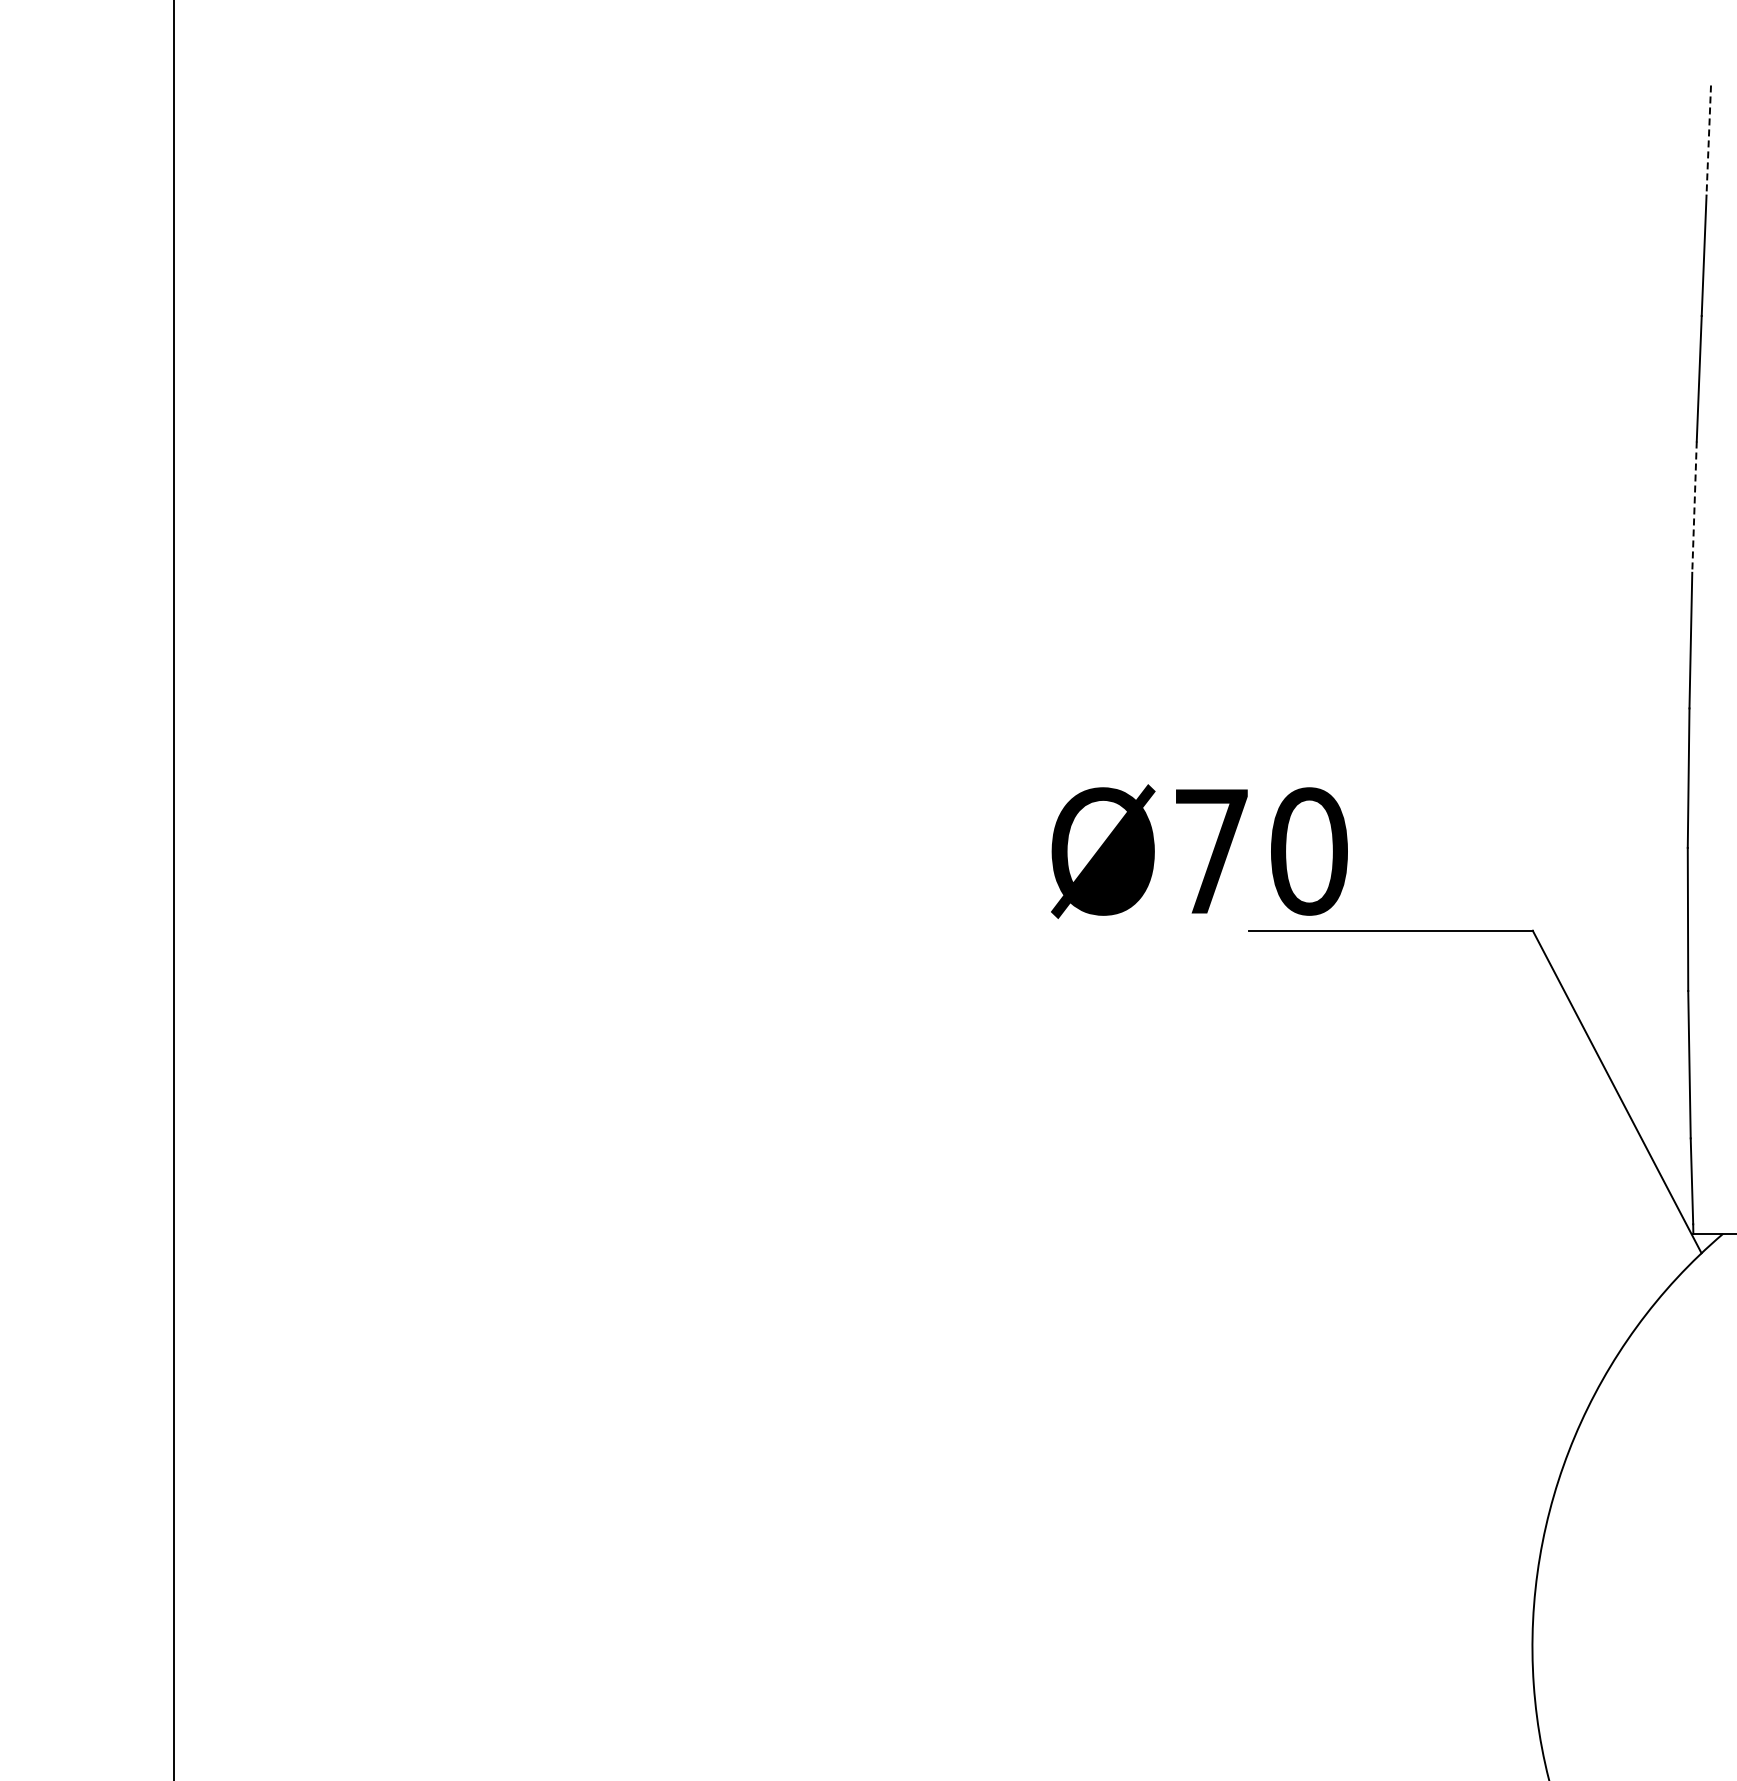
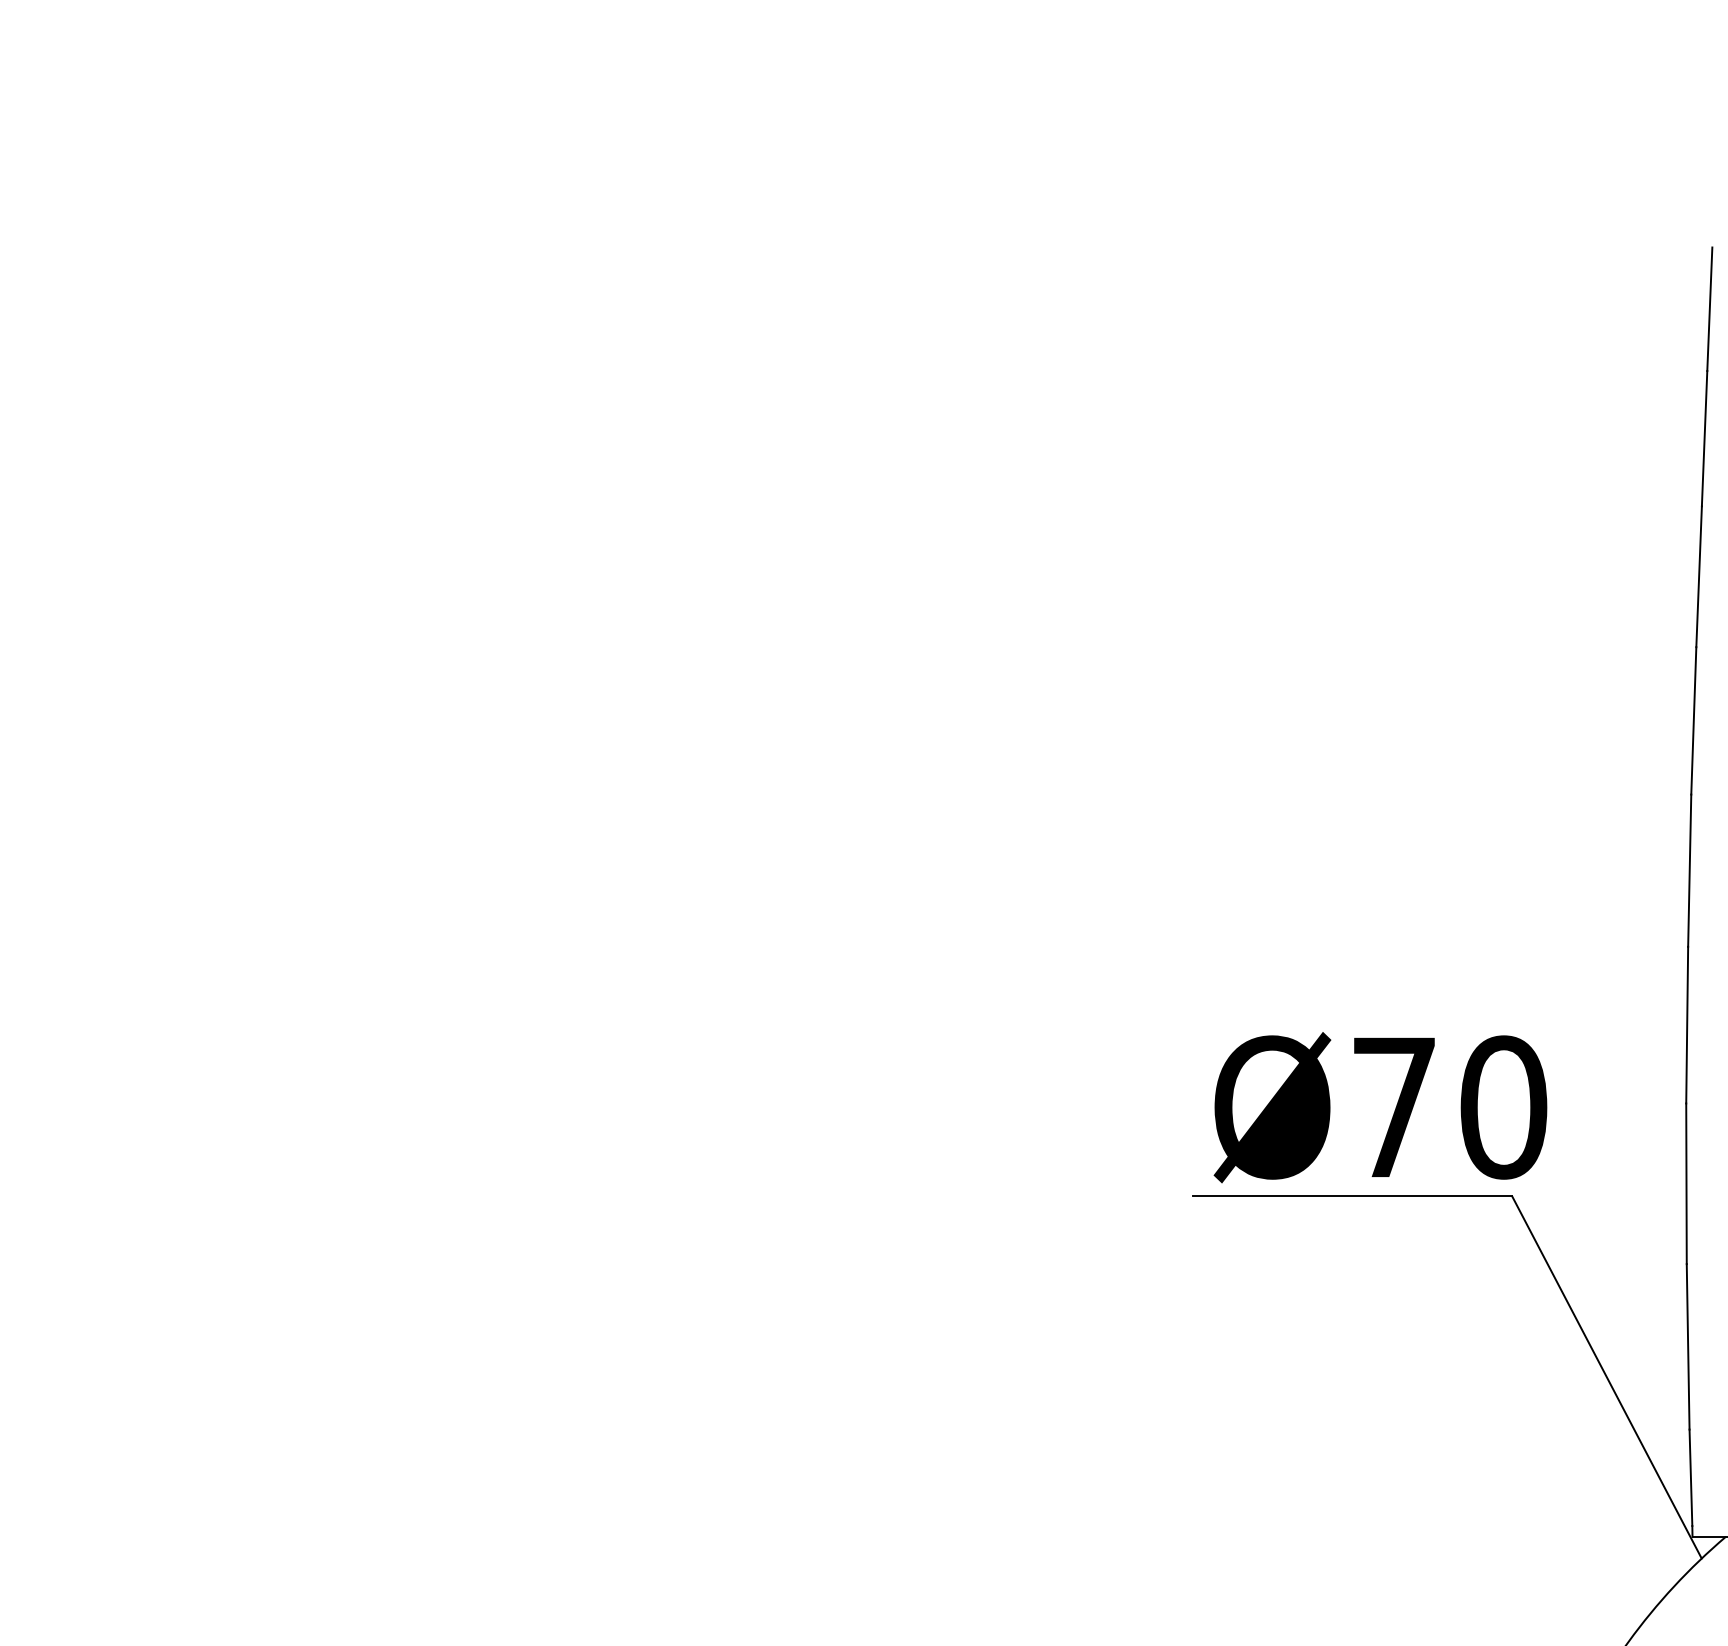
line: (1708, 141) -> (1709, 310), dashed -> solid
line: (1694, 507) -> (1693, 721), dashed -> solid
text: (1199, 851) -> (1380, 1107), moved

